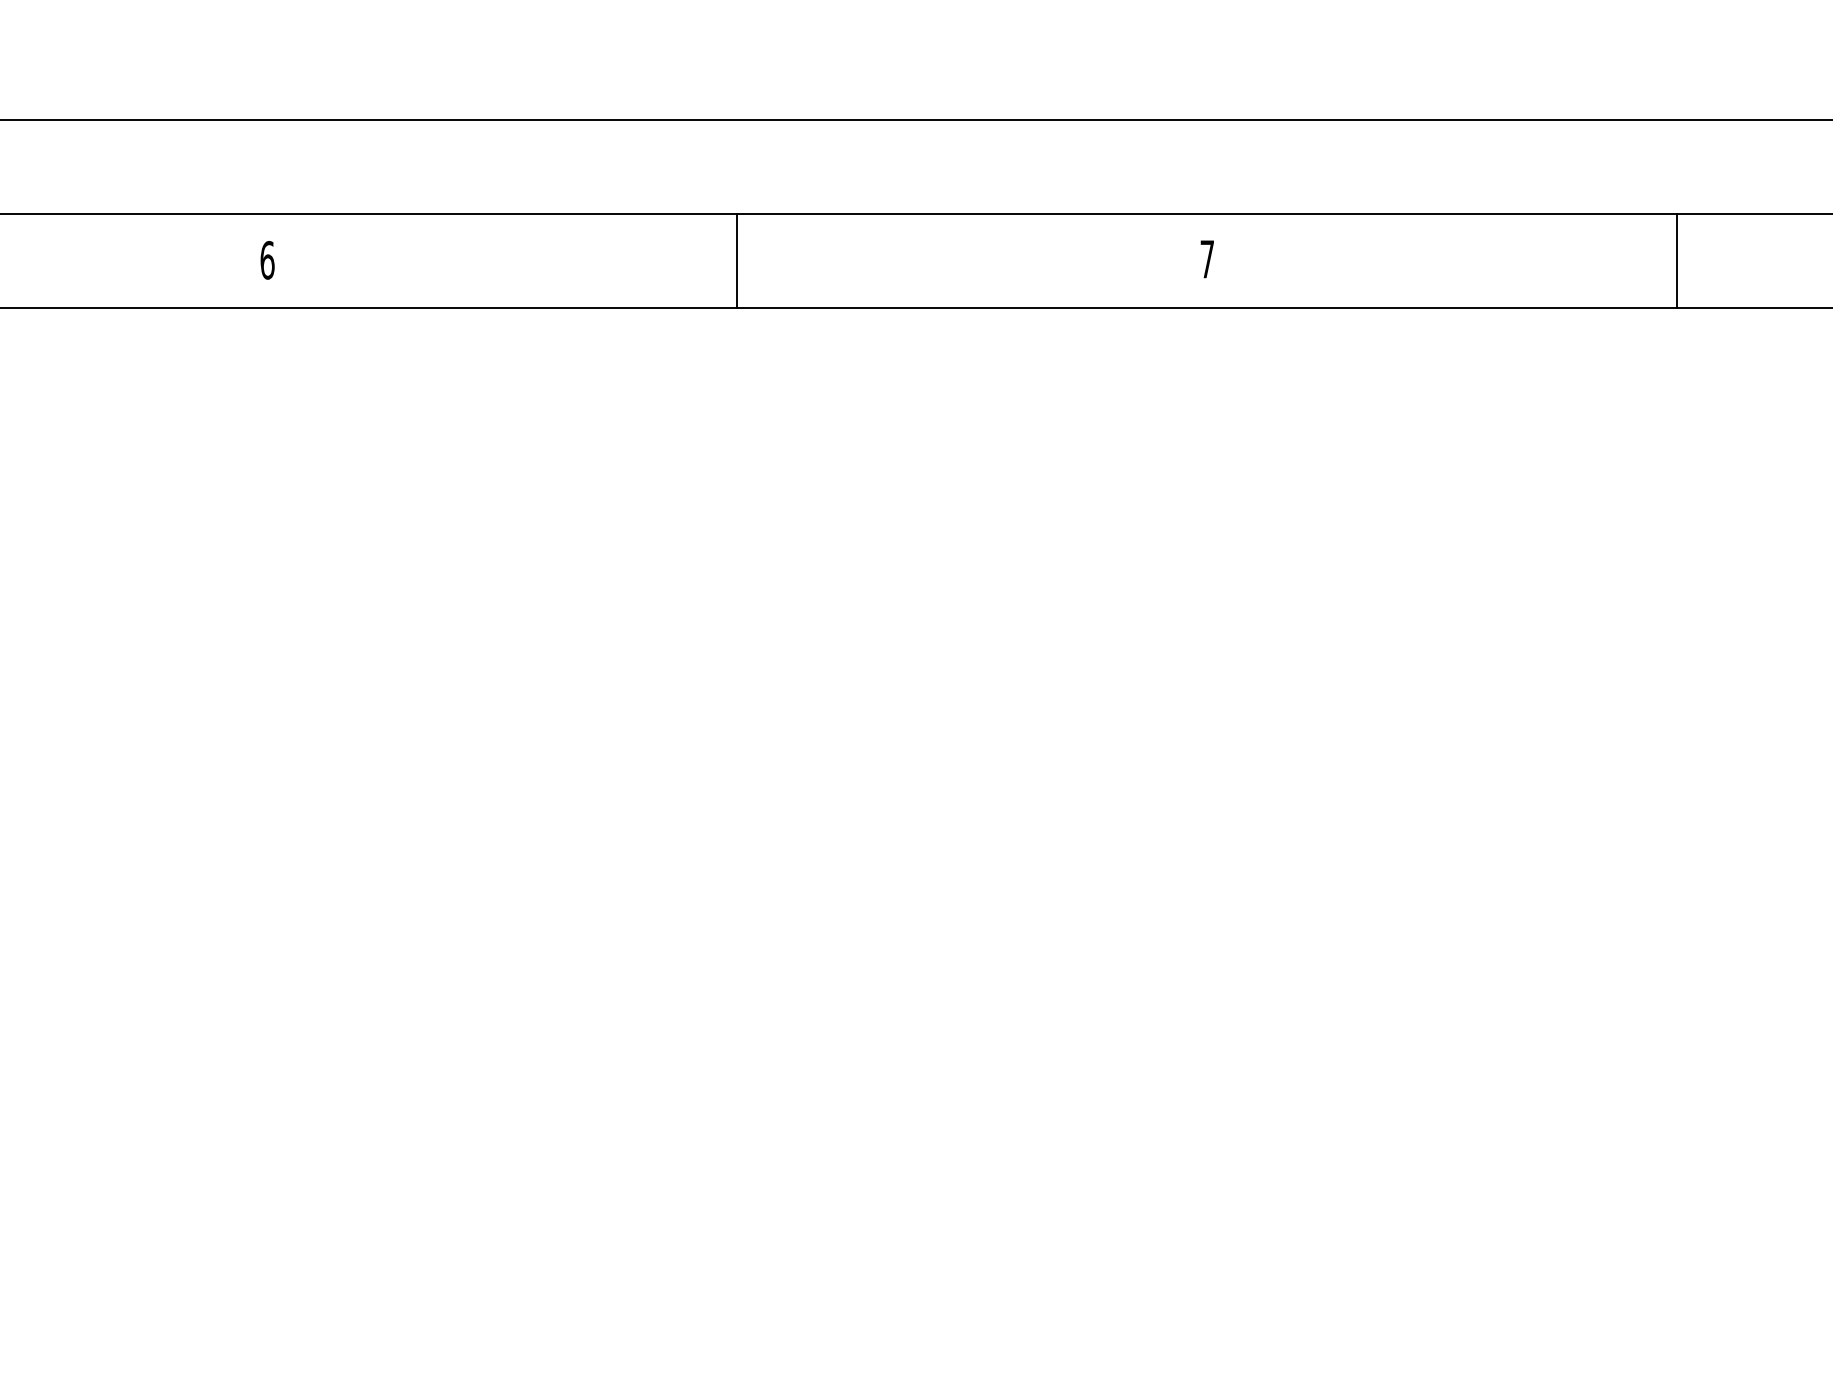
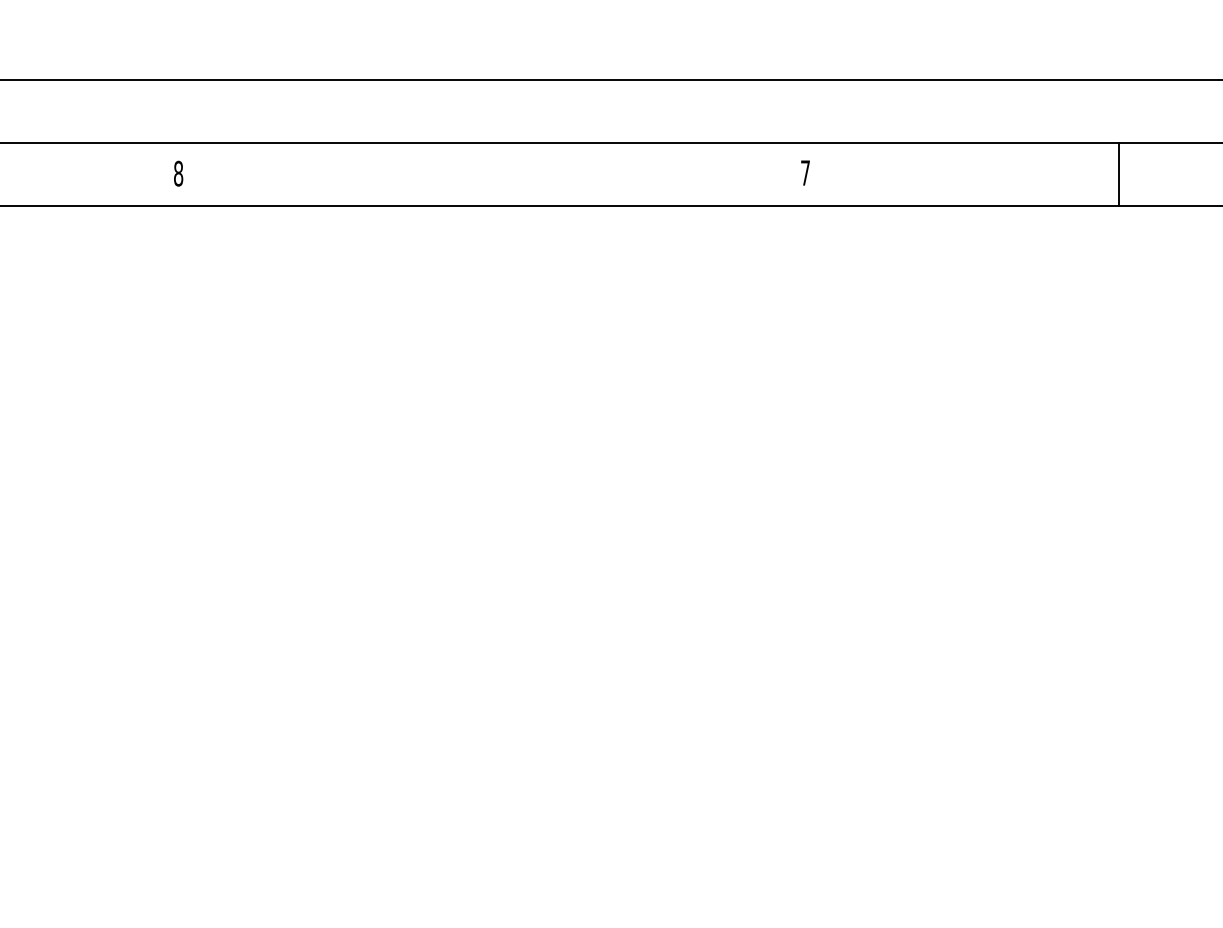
text: (267, 260) -> (178, 173), 6 -> 8
line: (736, 260) -> (491, 173), removed

